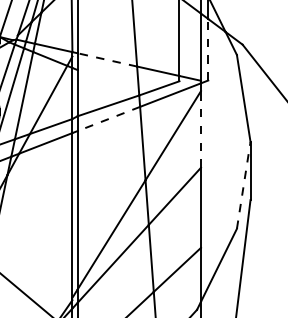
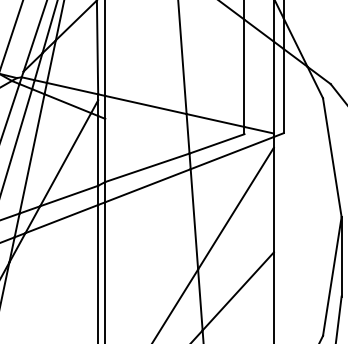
line: (208, 49) -> (284, 90), dashed -> solid
line: (106, 59) -> (144, 104), dashed -> solid
line: (108, 119) -> (147, 186), dashed -> solid
line: (200, 128) -> (273, 198), dashed -> solid
line: (243, 185) -> (332, 276), dashed -> solid

